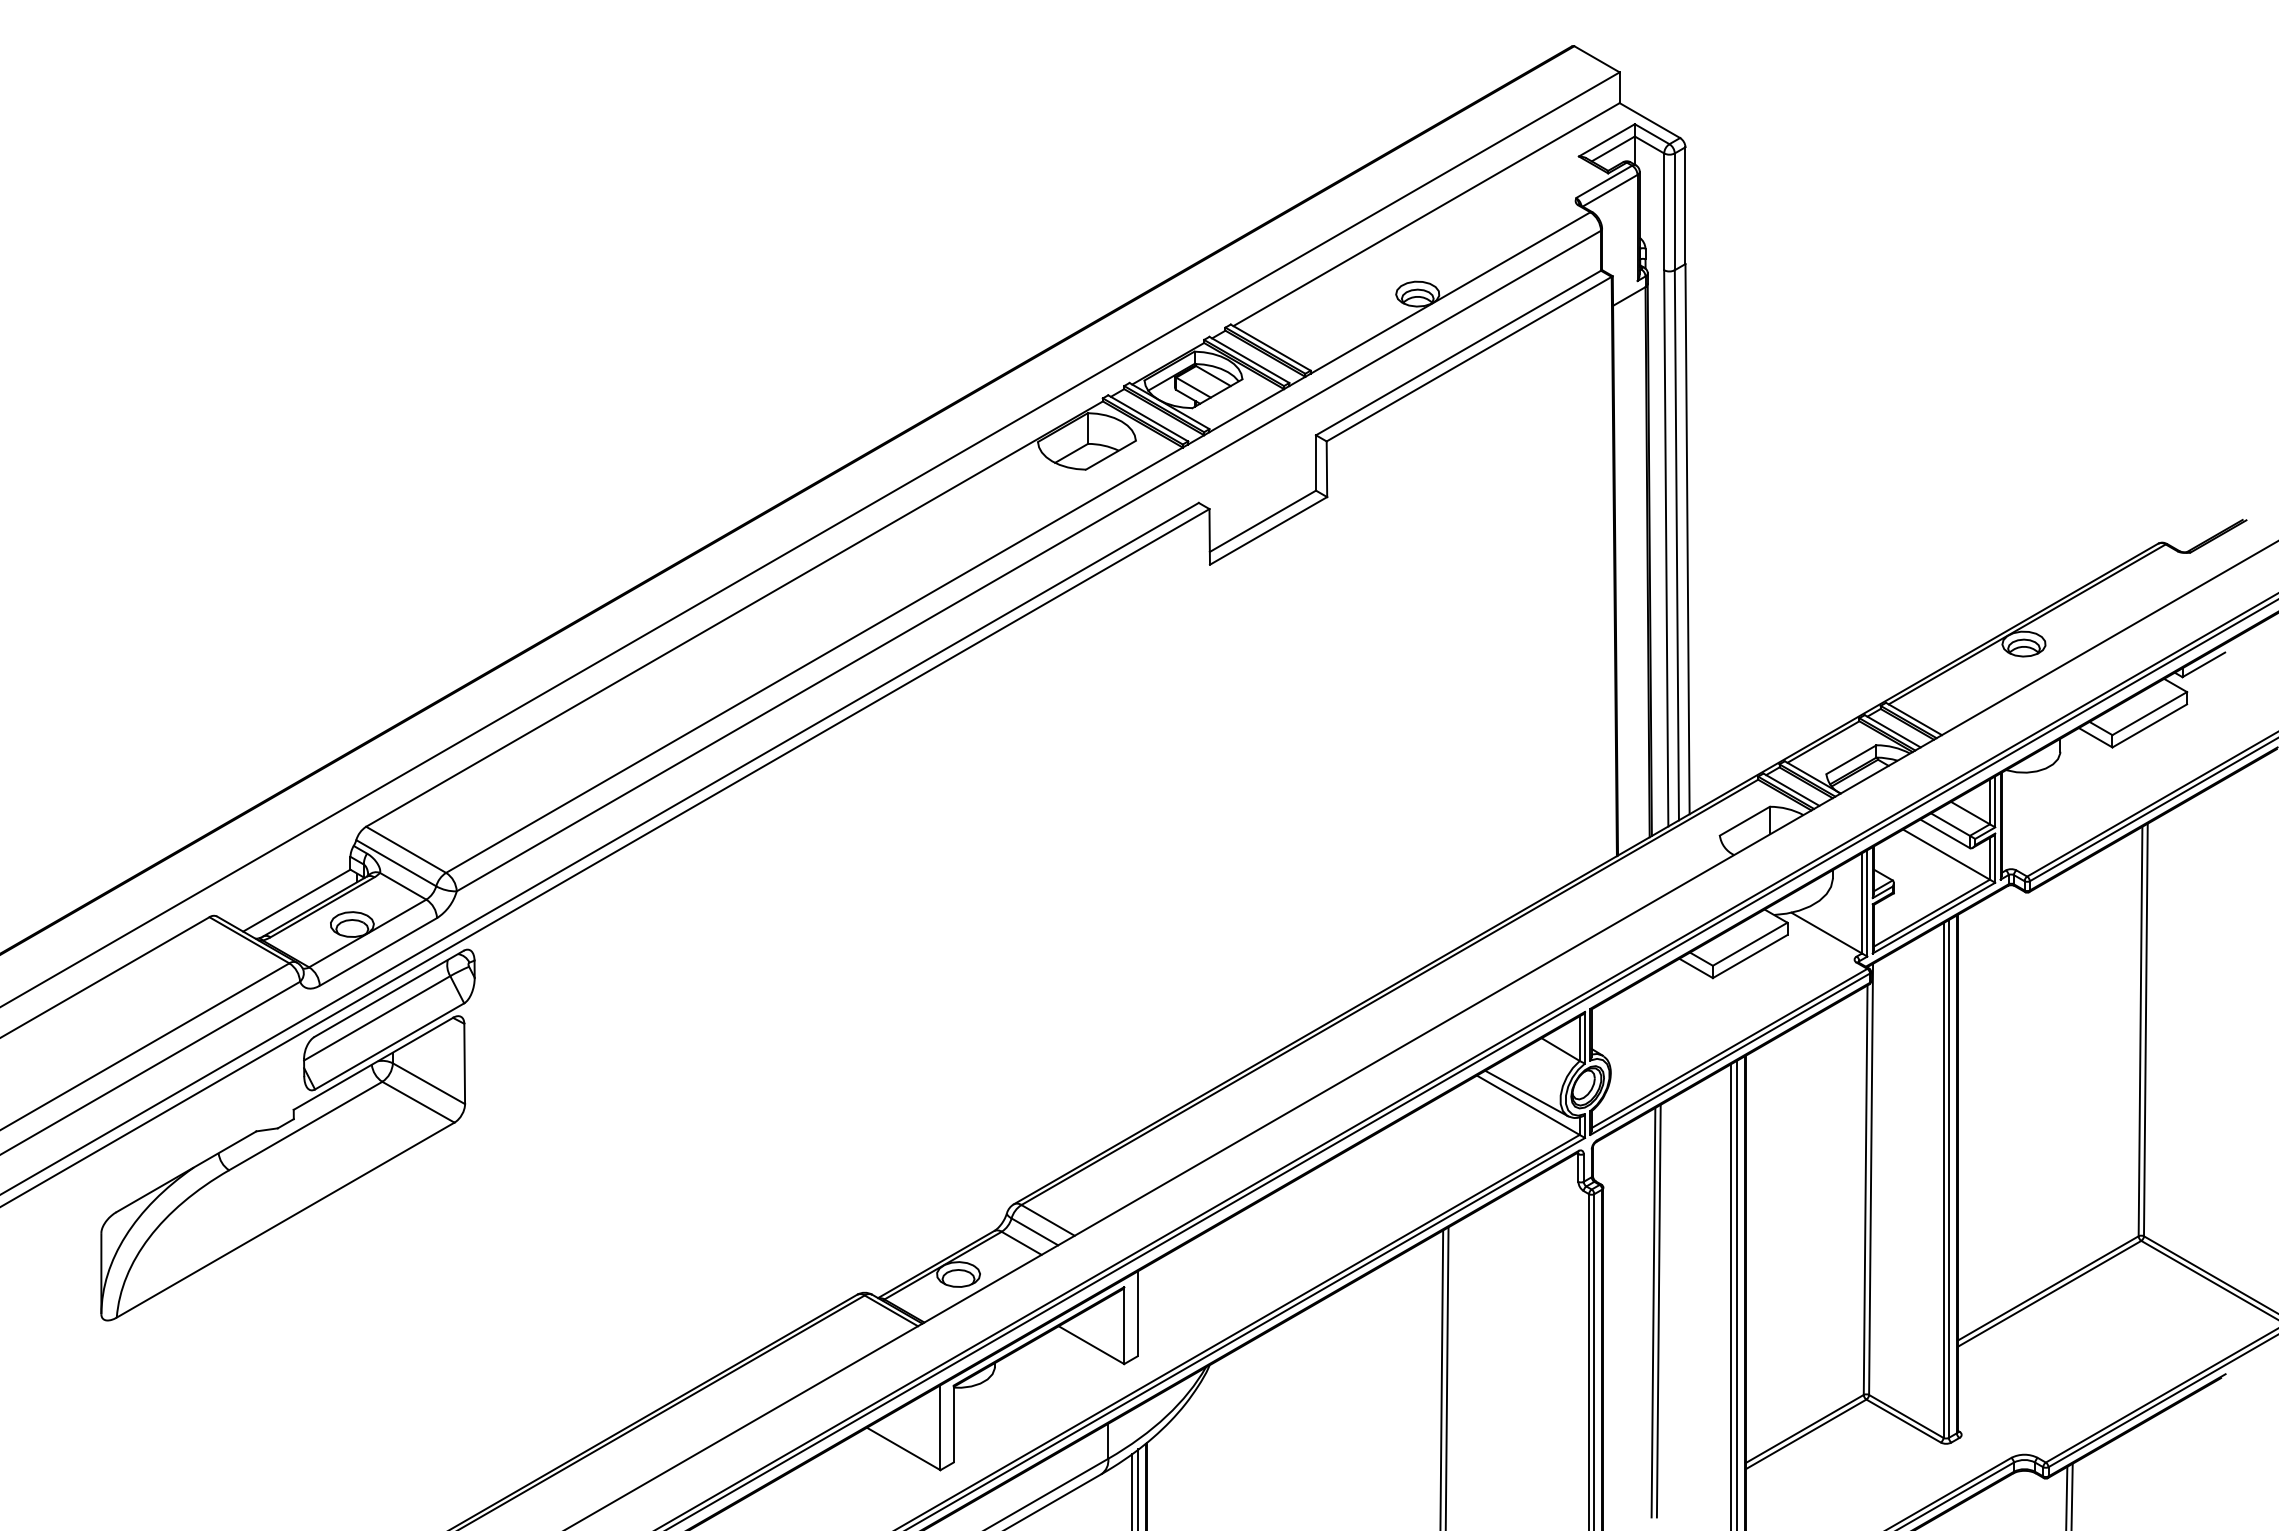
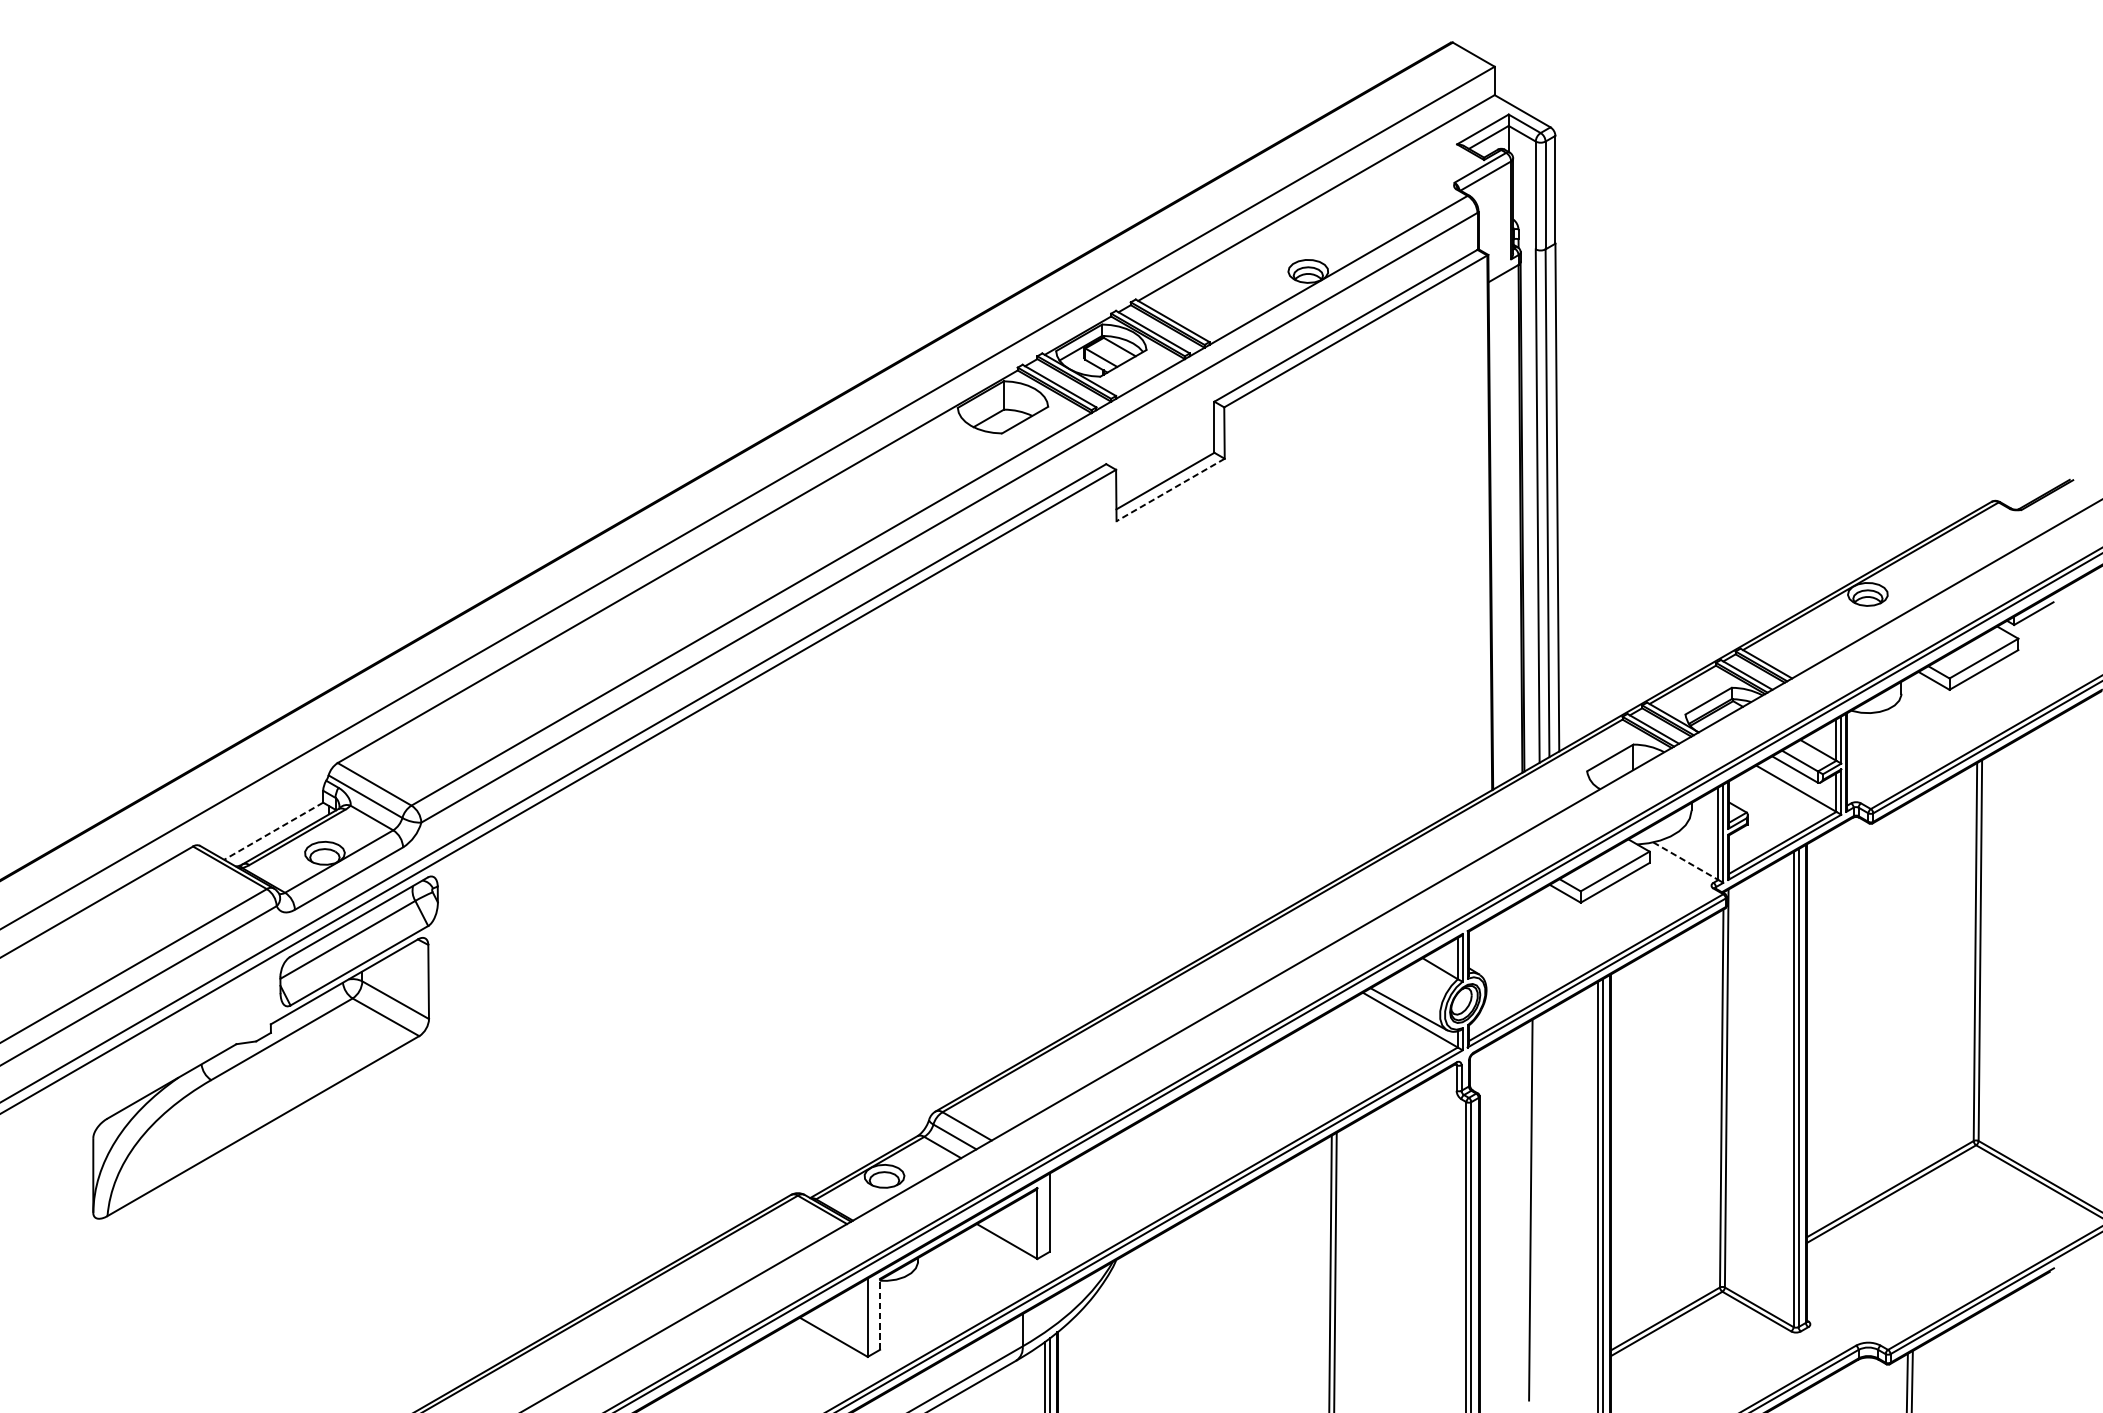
line: (1268, 530) -> (1170, 489), solid -> dashed
line: (296, 900) -> (273, 831), solid -> dashed
line: (1826, 933) -> (1685, 861), solid -> dashed
line: (1653, 1312) -> (1525, 1211), removed
line: (953, 1423) -> (879, 1313), solid -> dashed

